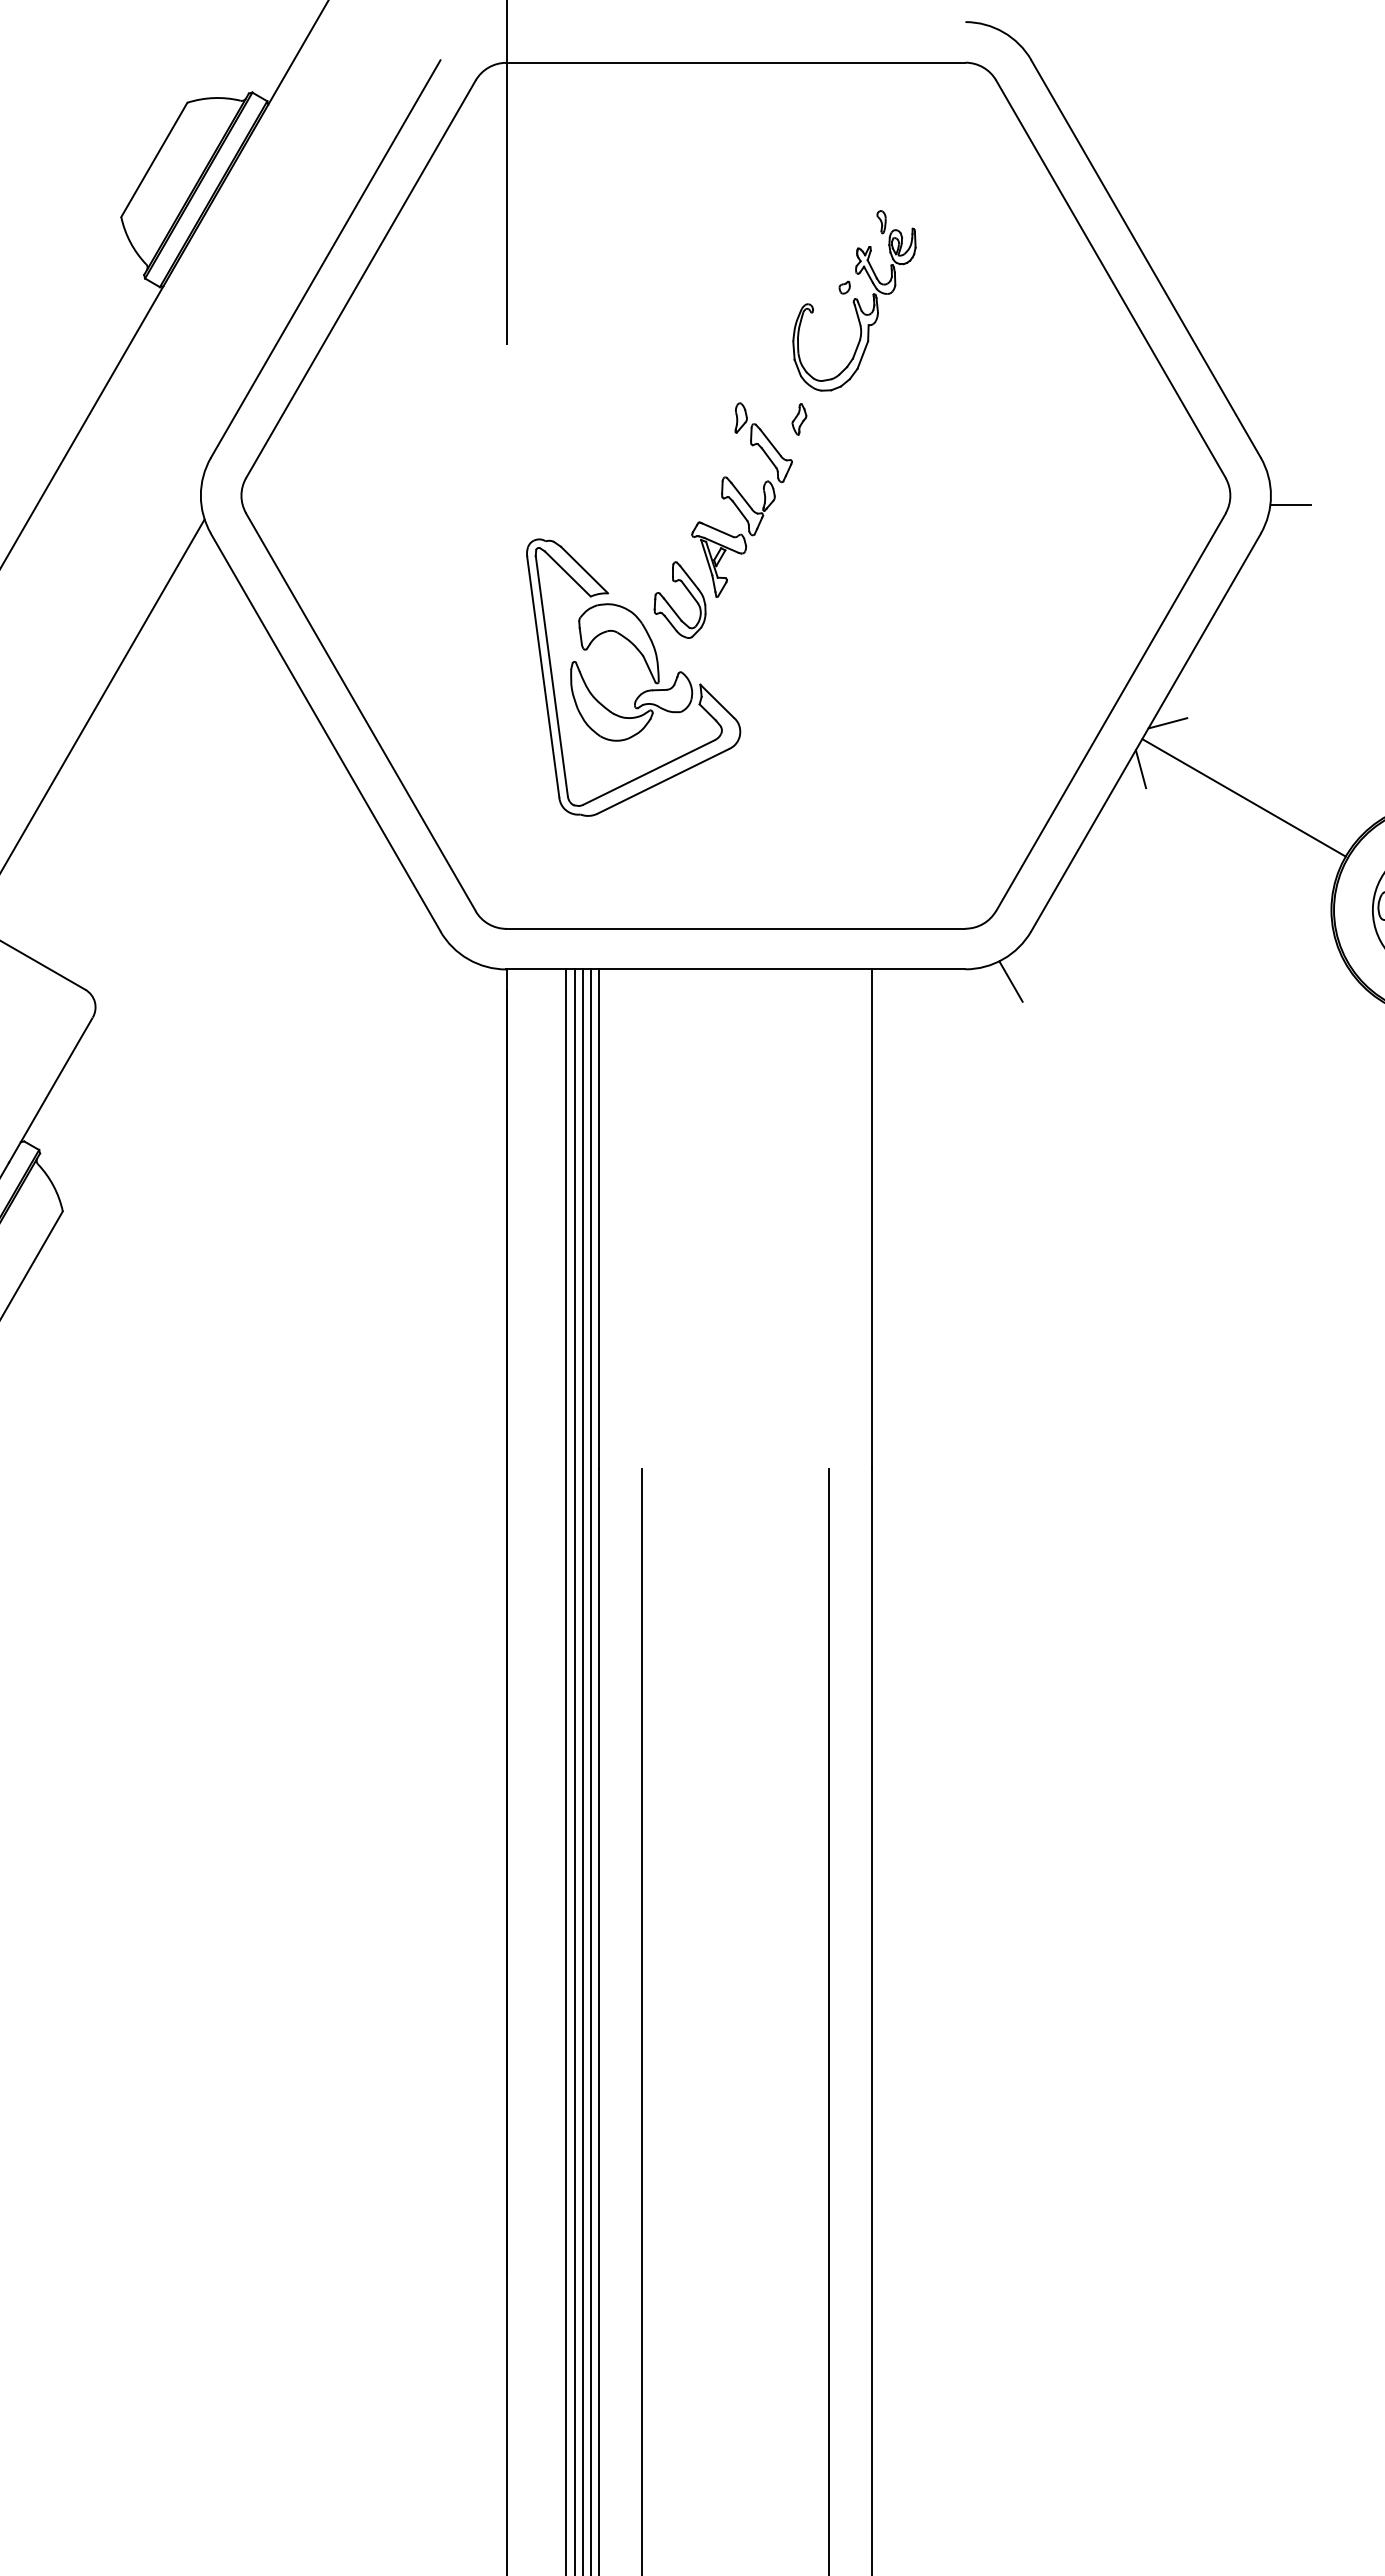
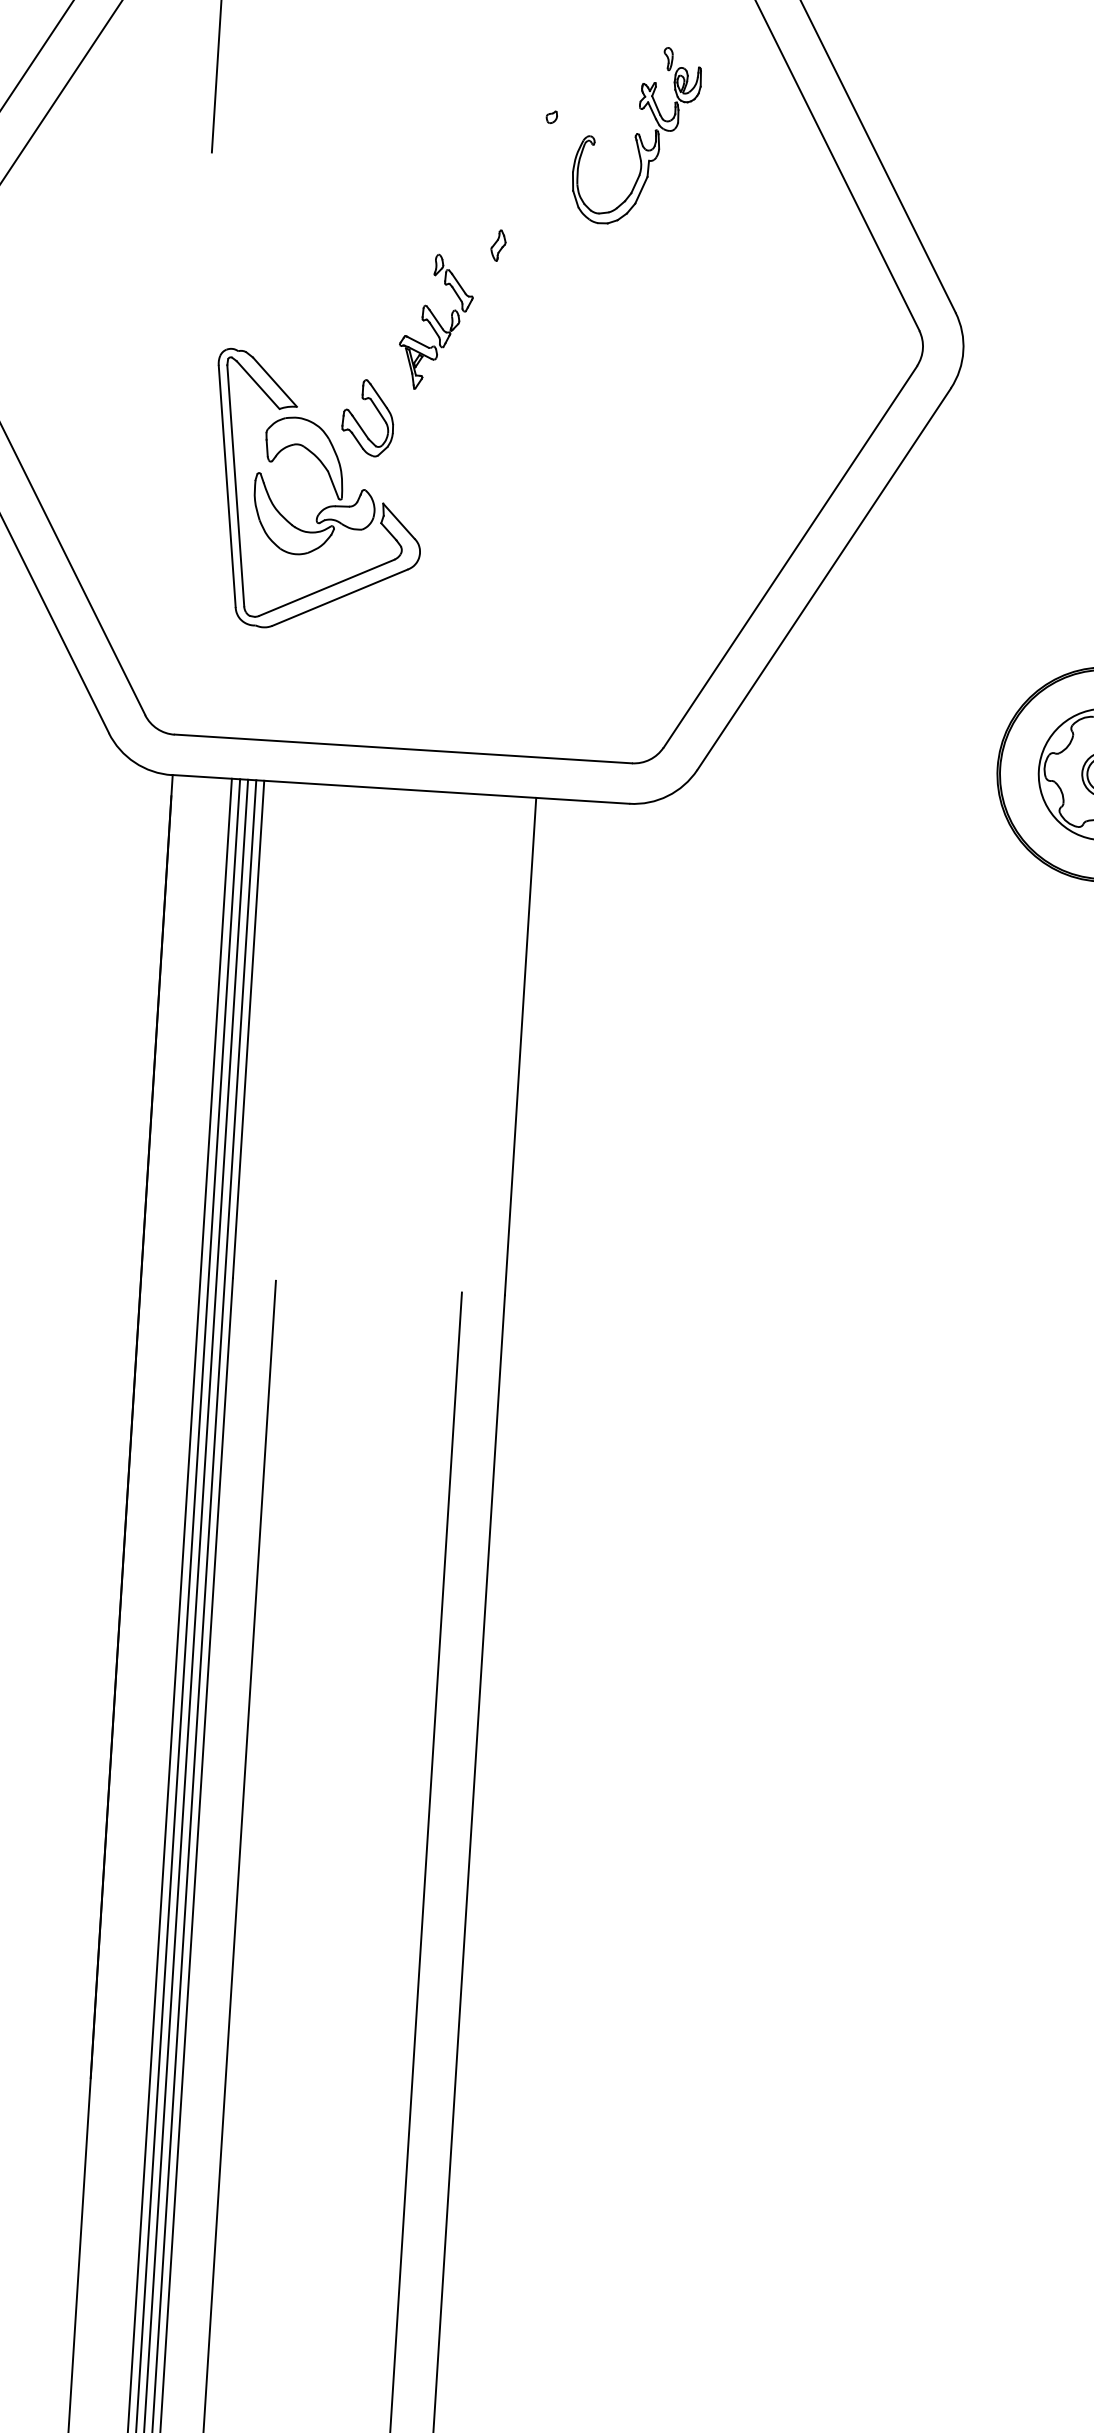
part: (854, 300) -> (636, 135), moved
part: (741, 499) -> (435, 321), size x0.7
line: (1290, 504) -> (982, 361), removed
line: (1167, 723) -> (846, 571), removed
line: (1140, 769) -> (816, 615), removed
line: (1243, 797) -> (917, 650), removed
line: (1010, 981) -> (673, 818), removed

